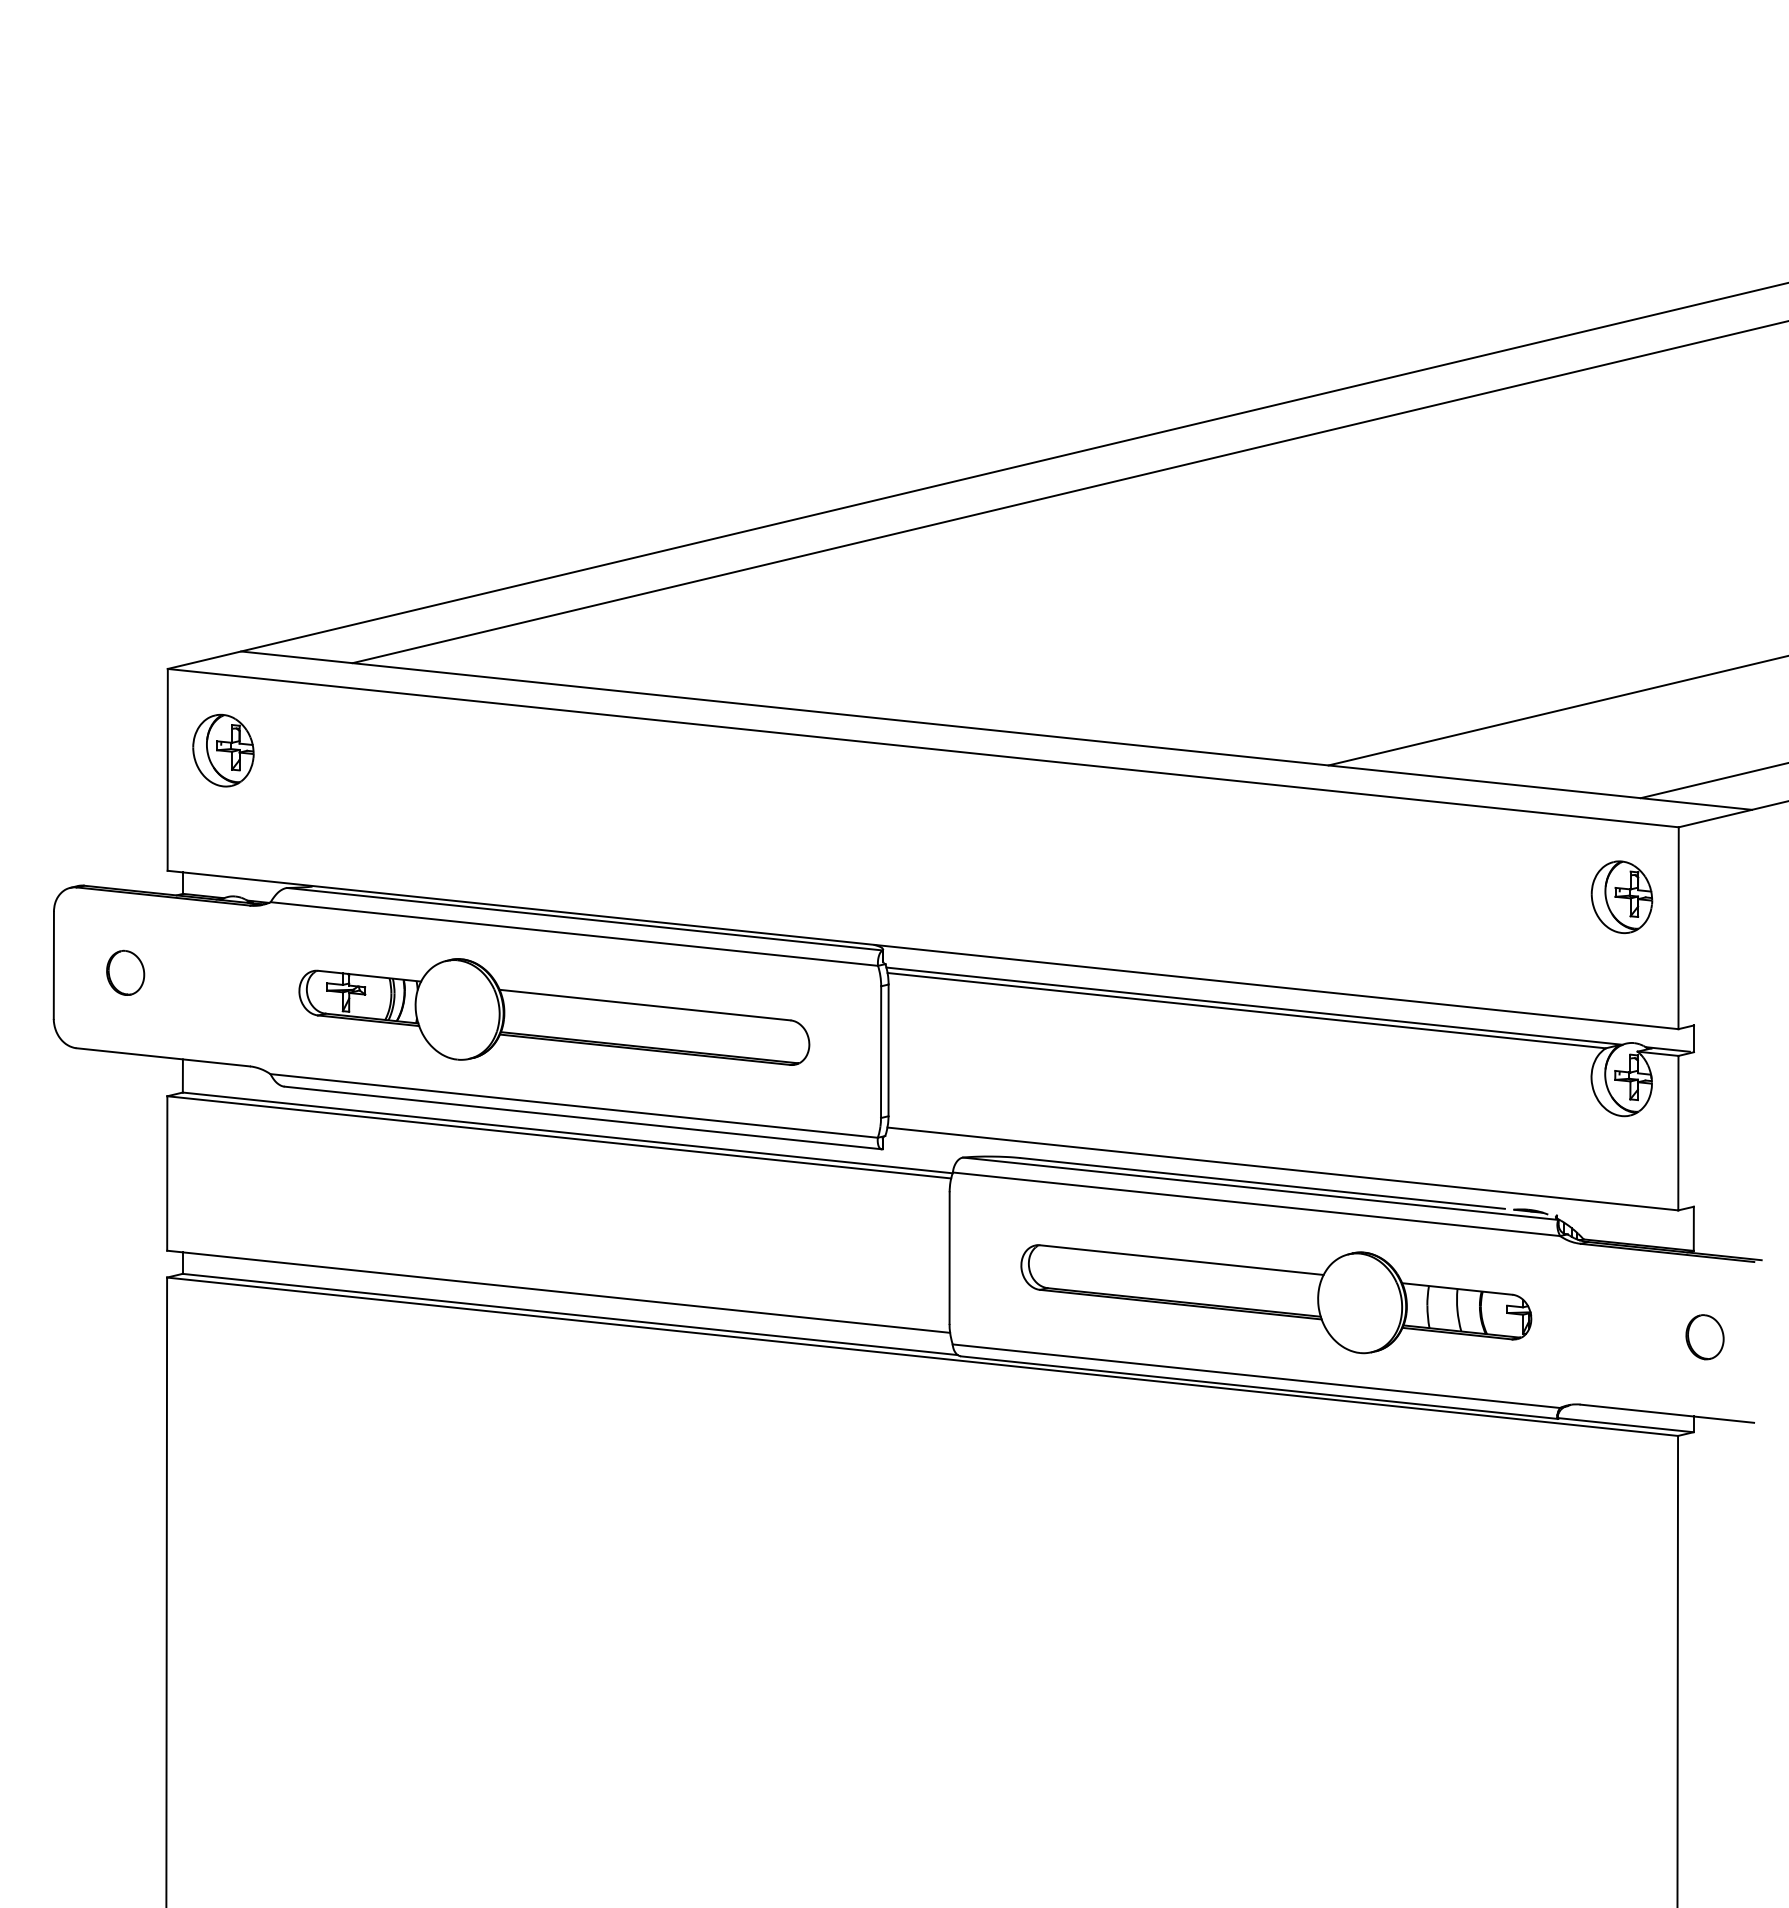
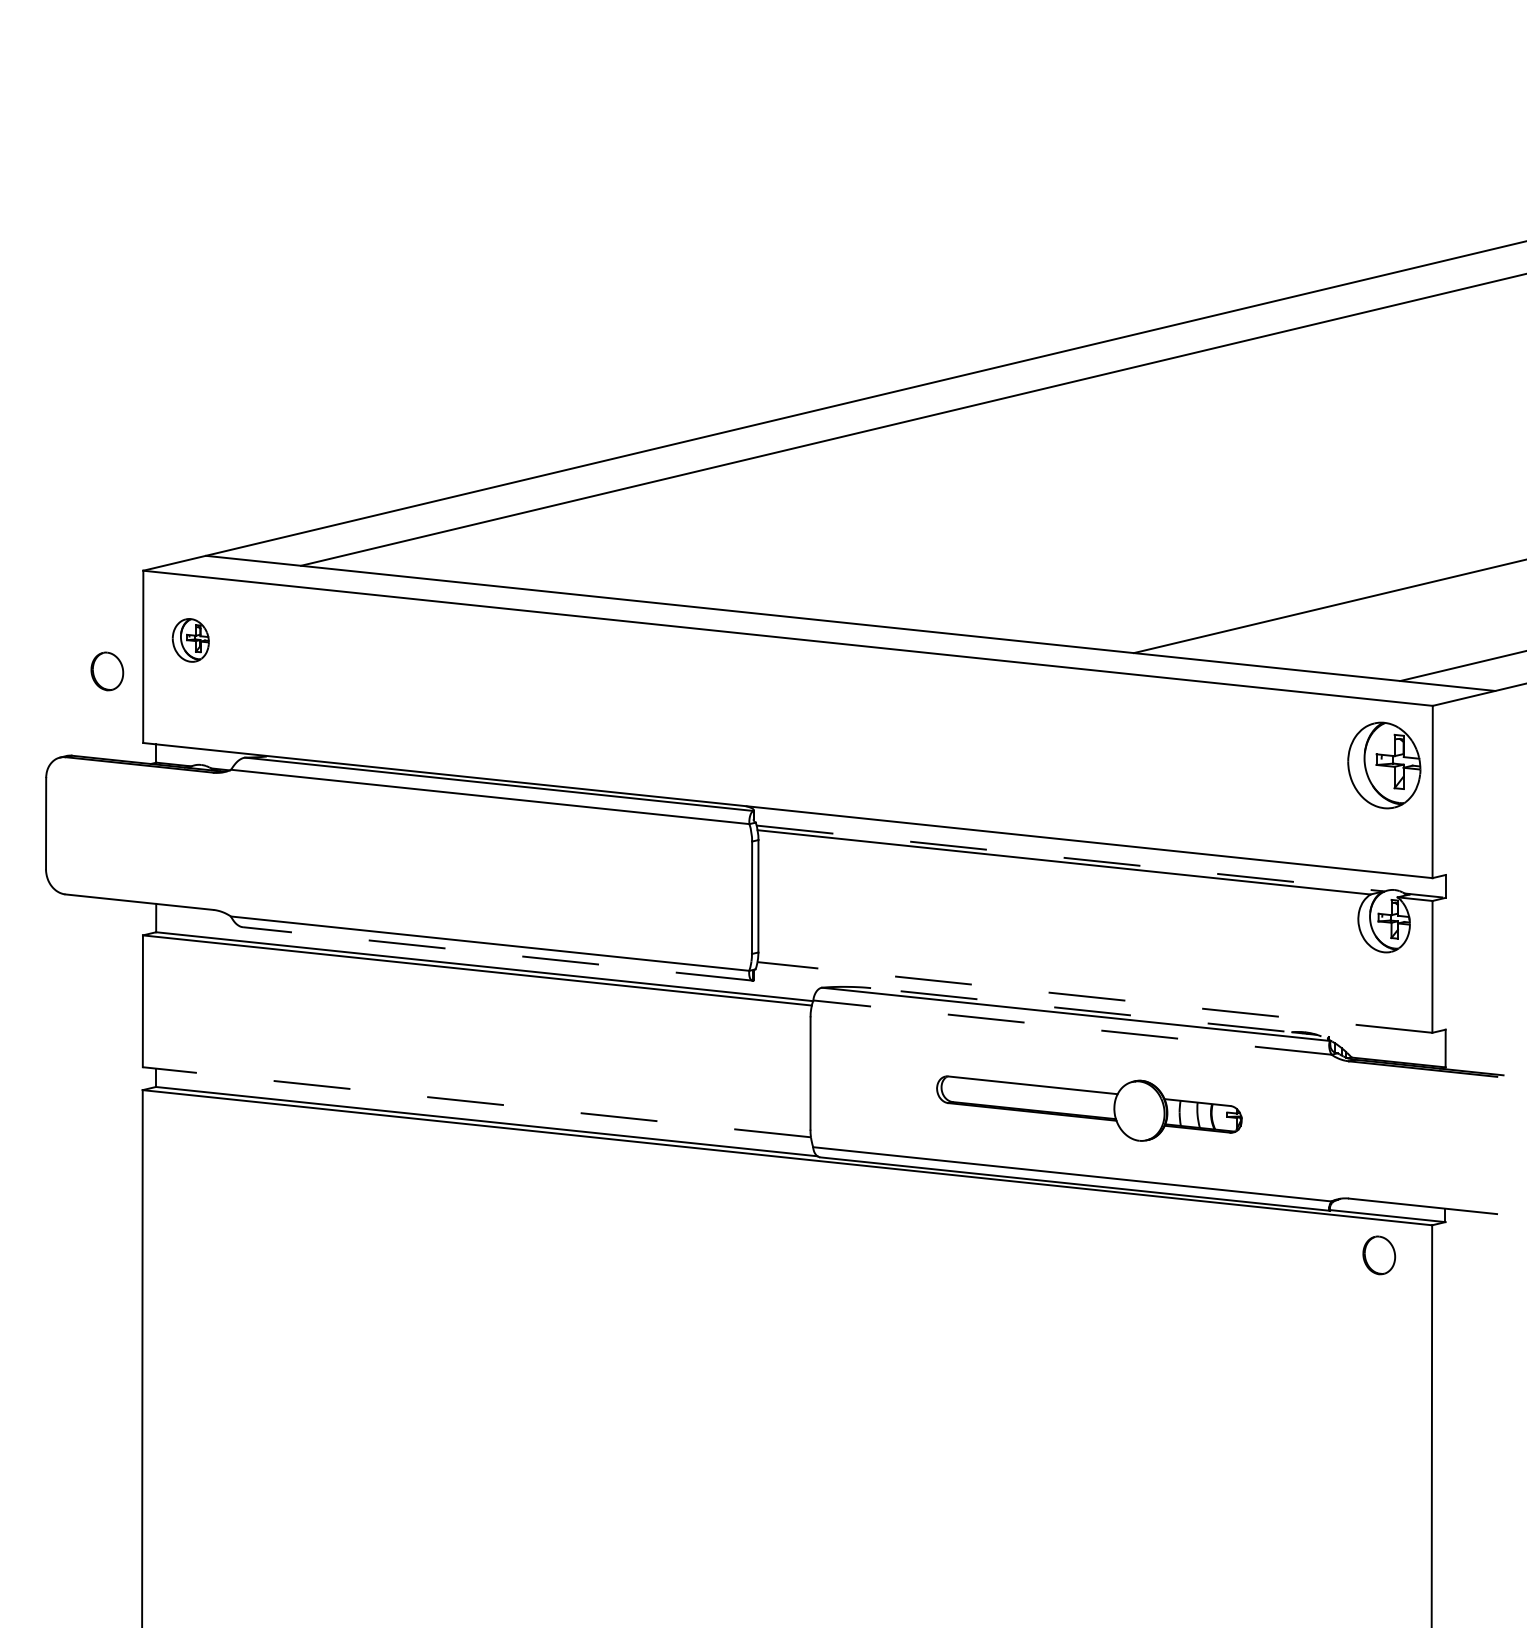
part: (223, 750) -> (190, 640), size x0.7
part: (1621, 897) -> (1383, 765), size x1.4
part: (125, 972) -> (107, 671), moved
line: (1255, 1006) -> (1071, 858), solid -> dashed
part: (554, 1011) -> (473, 863), removed
line: (582, 1117) -> (497, 953), solid -> dashed
line: (1282, 1168) -> (1094, 997), solid -> dashed
line: (1262, 1183) -> (1077, 1009), solid -> dashed
line: (1256, 1204) -> (1072, 1027), solid -> dashed
line: (558, 1291) -> (476, 1102), solid -> dashed
part: (1276, 1299) -> (1089, 1108), size x0.7
part: (1704, 1337) -> (1378, 1255), moved

